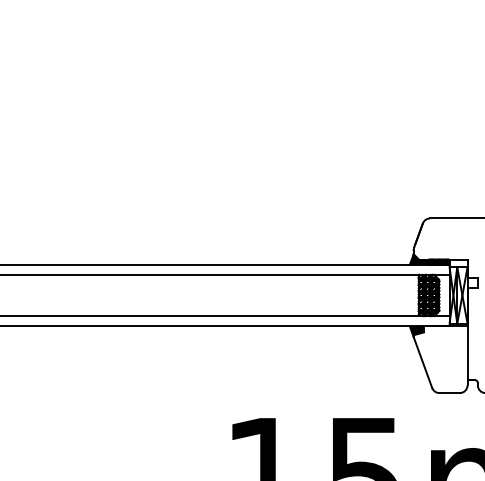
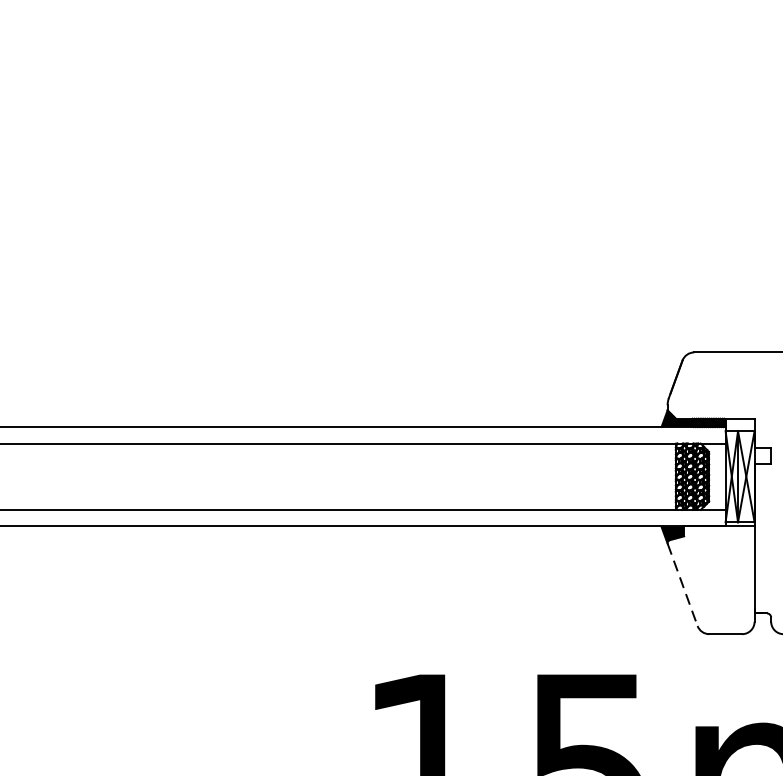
line: (423, 363) -> (683, 586), solid -> dashed

